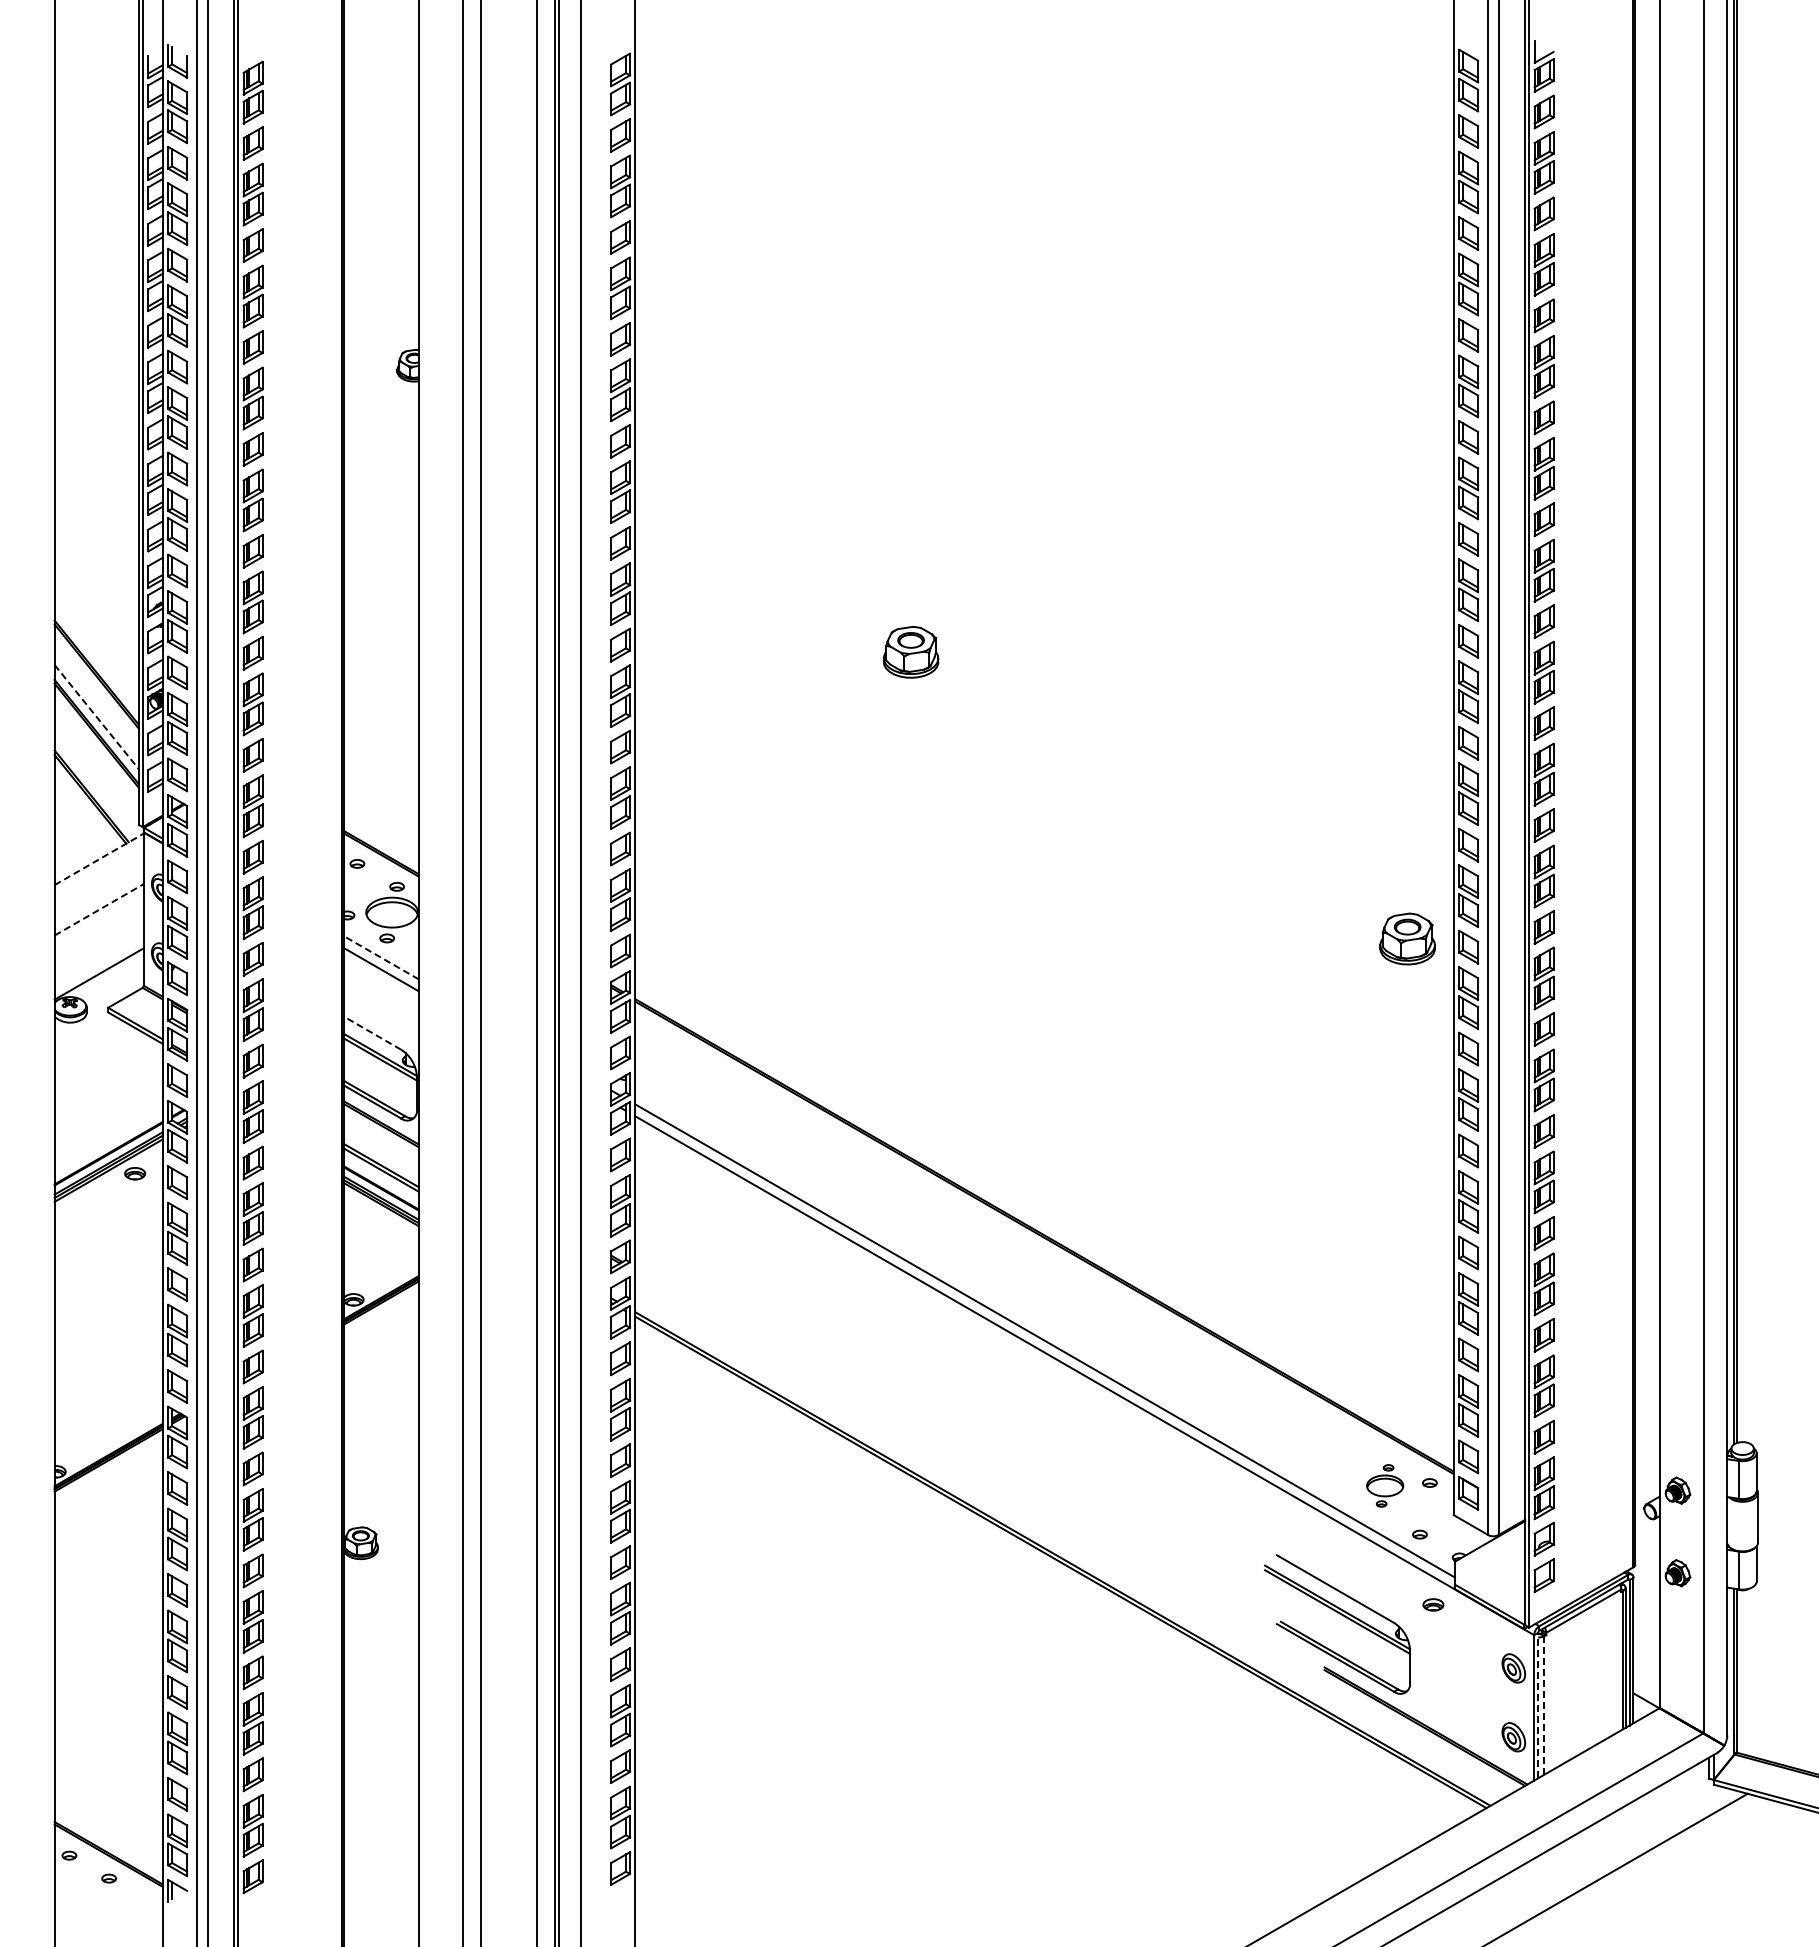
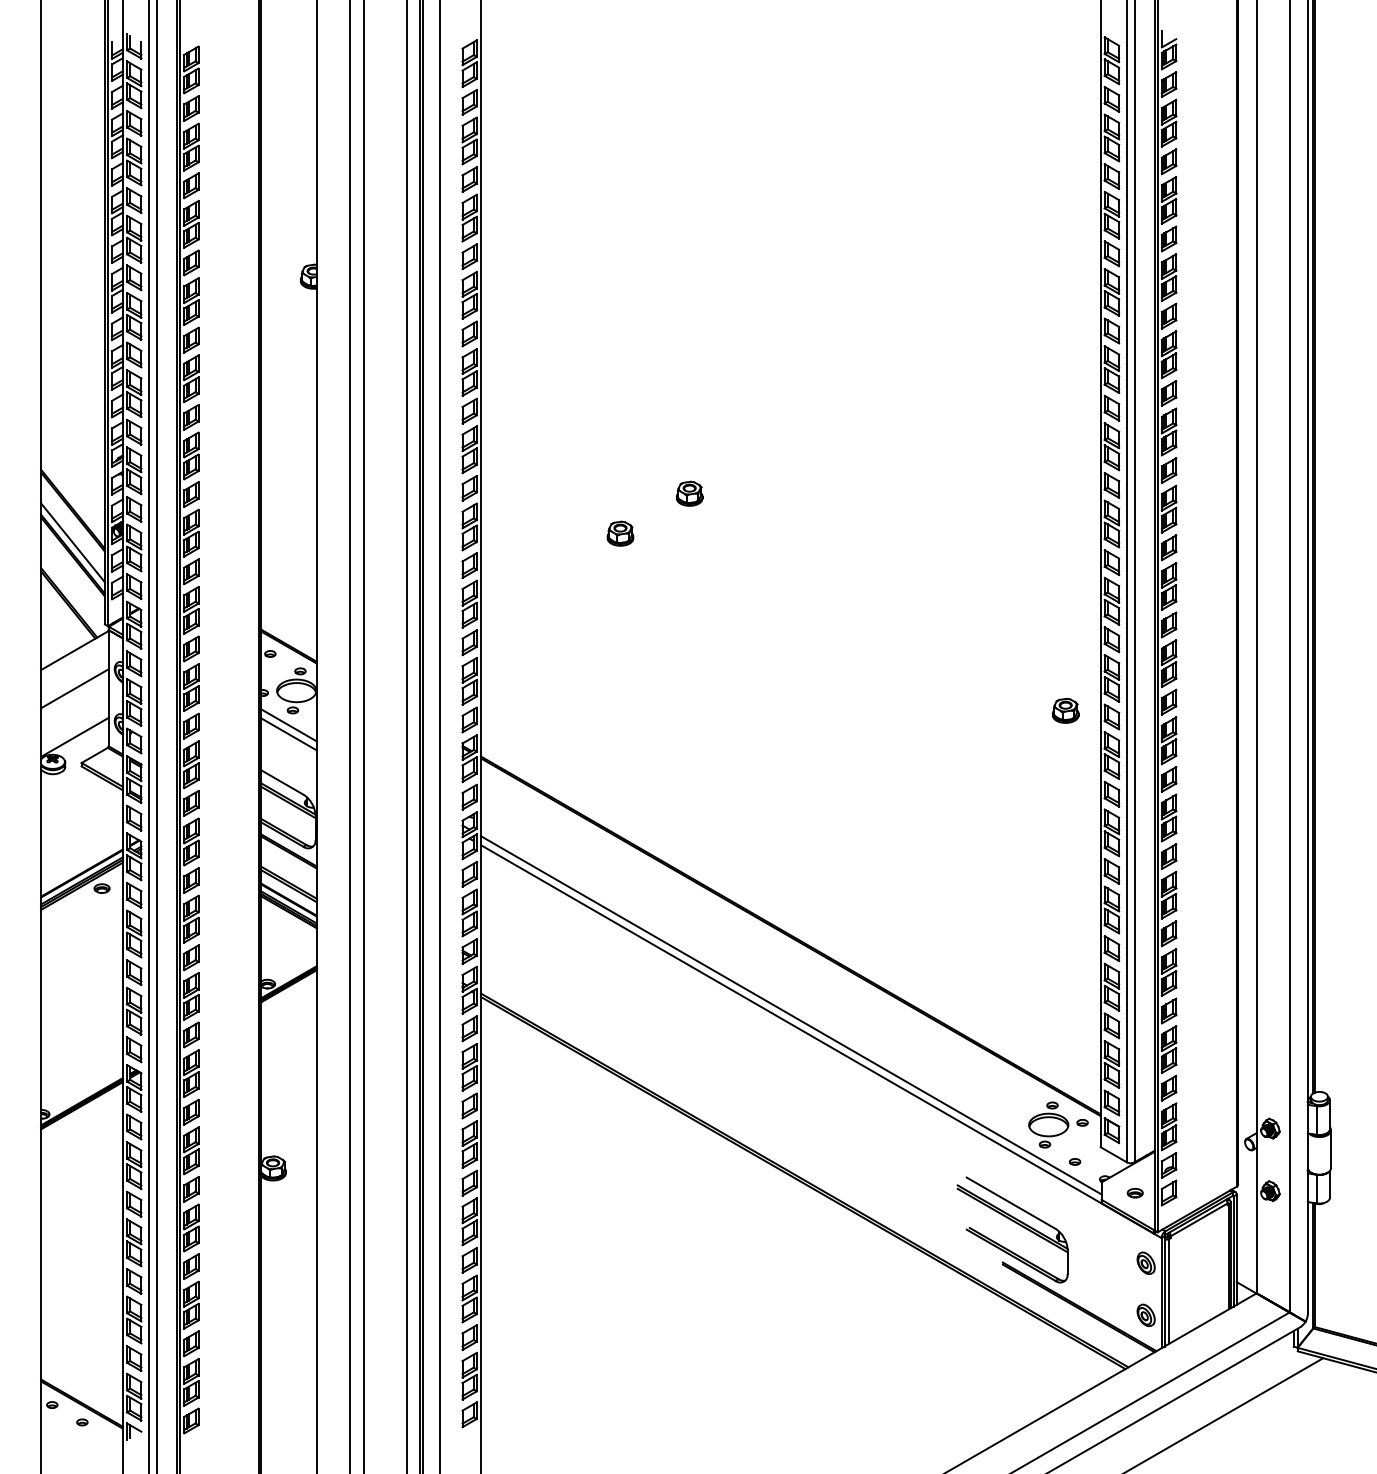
part: (910, 652) -> (689, 493), size x0.62
part: (819, 704) -> (620, 533), added
line: (97, 717) -> (73, 543), dashed -> solid
line: (99, 859) -> (75, 650), dashed -> solid
line: (99, 909) -> (75, 688), dashed -> solid
part: (1407, 938) -> (1065, 710), size x0.62
line: (381, 957) -> (288, 724), dashed -> solid
line: (372, 1033) -> (281, 782), dashed -> solid
part: (1384, 1485) -> (1048, 1124), size x1.43
part: (1433, 1604) -> (1135, 1192), moved
line: (1538, 1705) -> (1164, 1291), dashed -> solid
line: (1544, 1705) -> (1169, 1291), dashed -> solid

